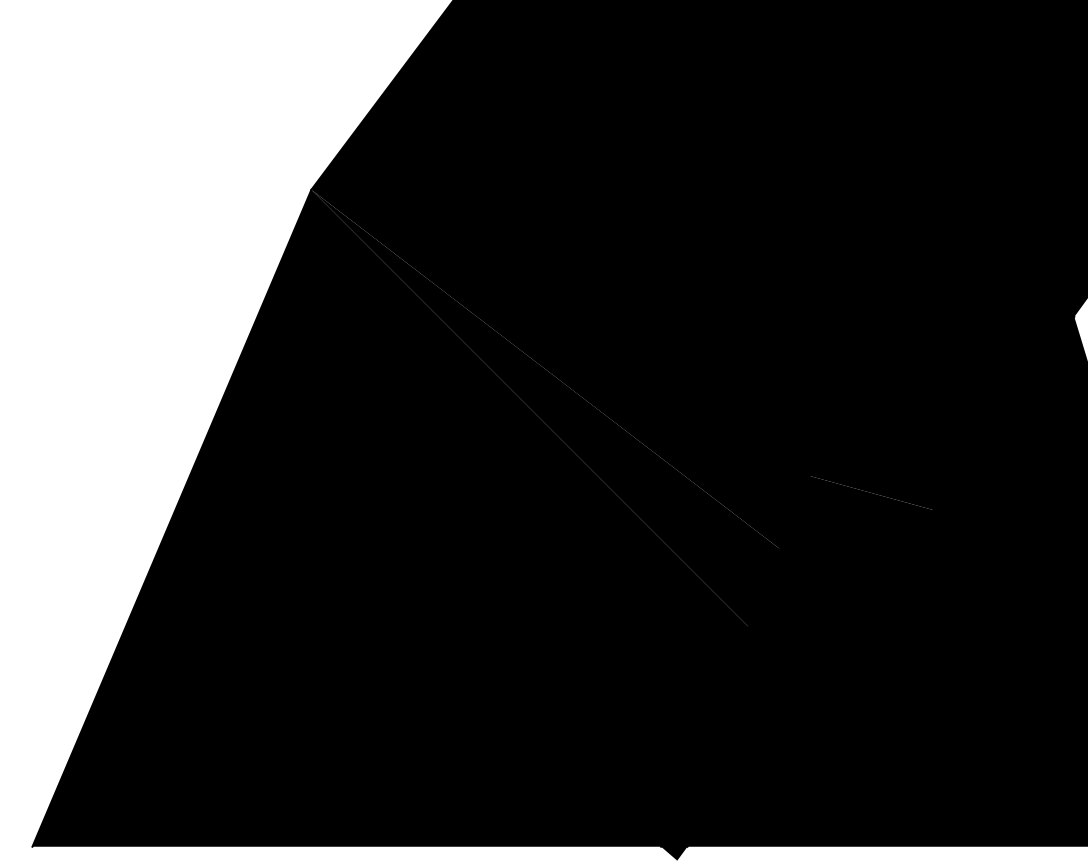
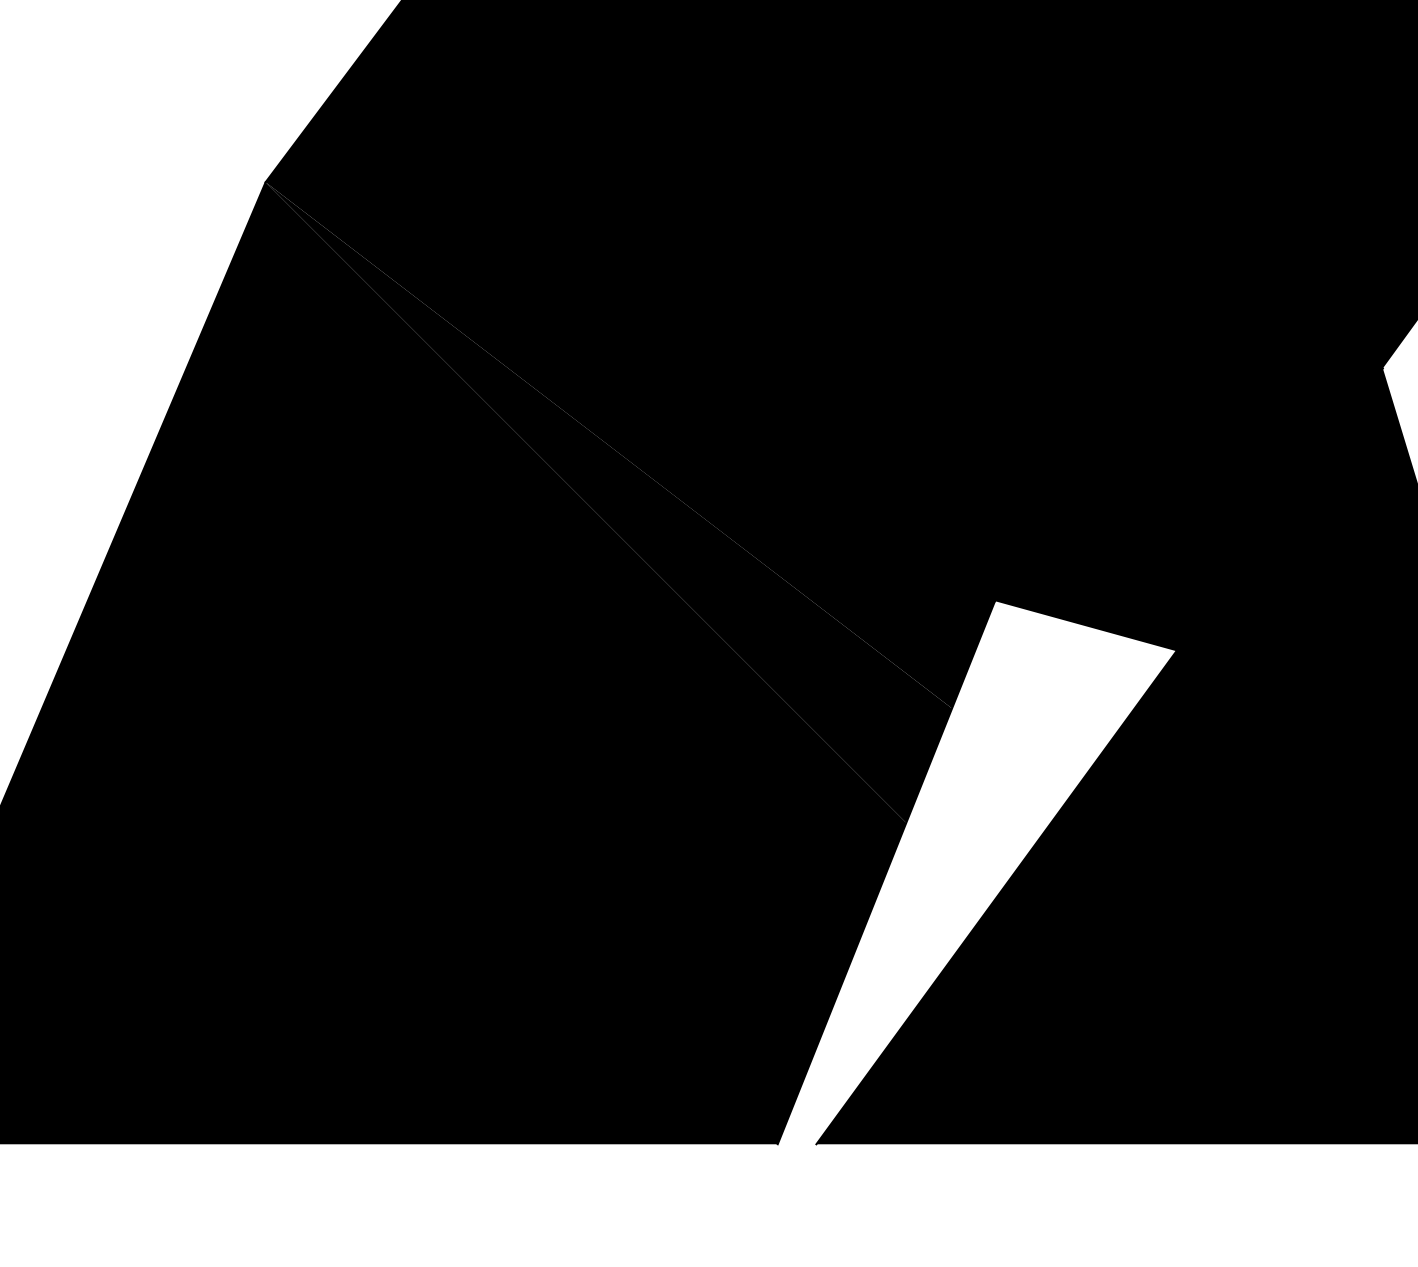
fill: (797, 667) -> (977, 881), removed

